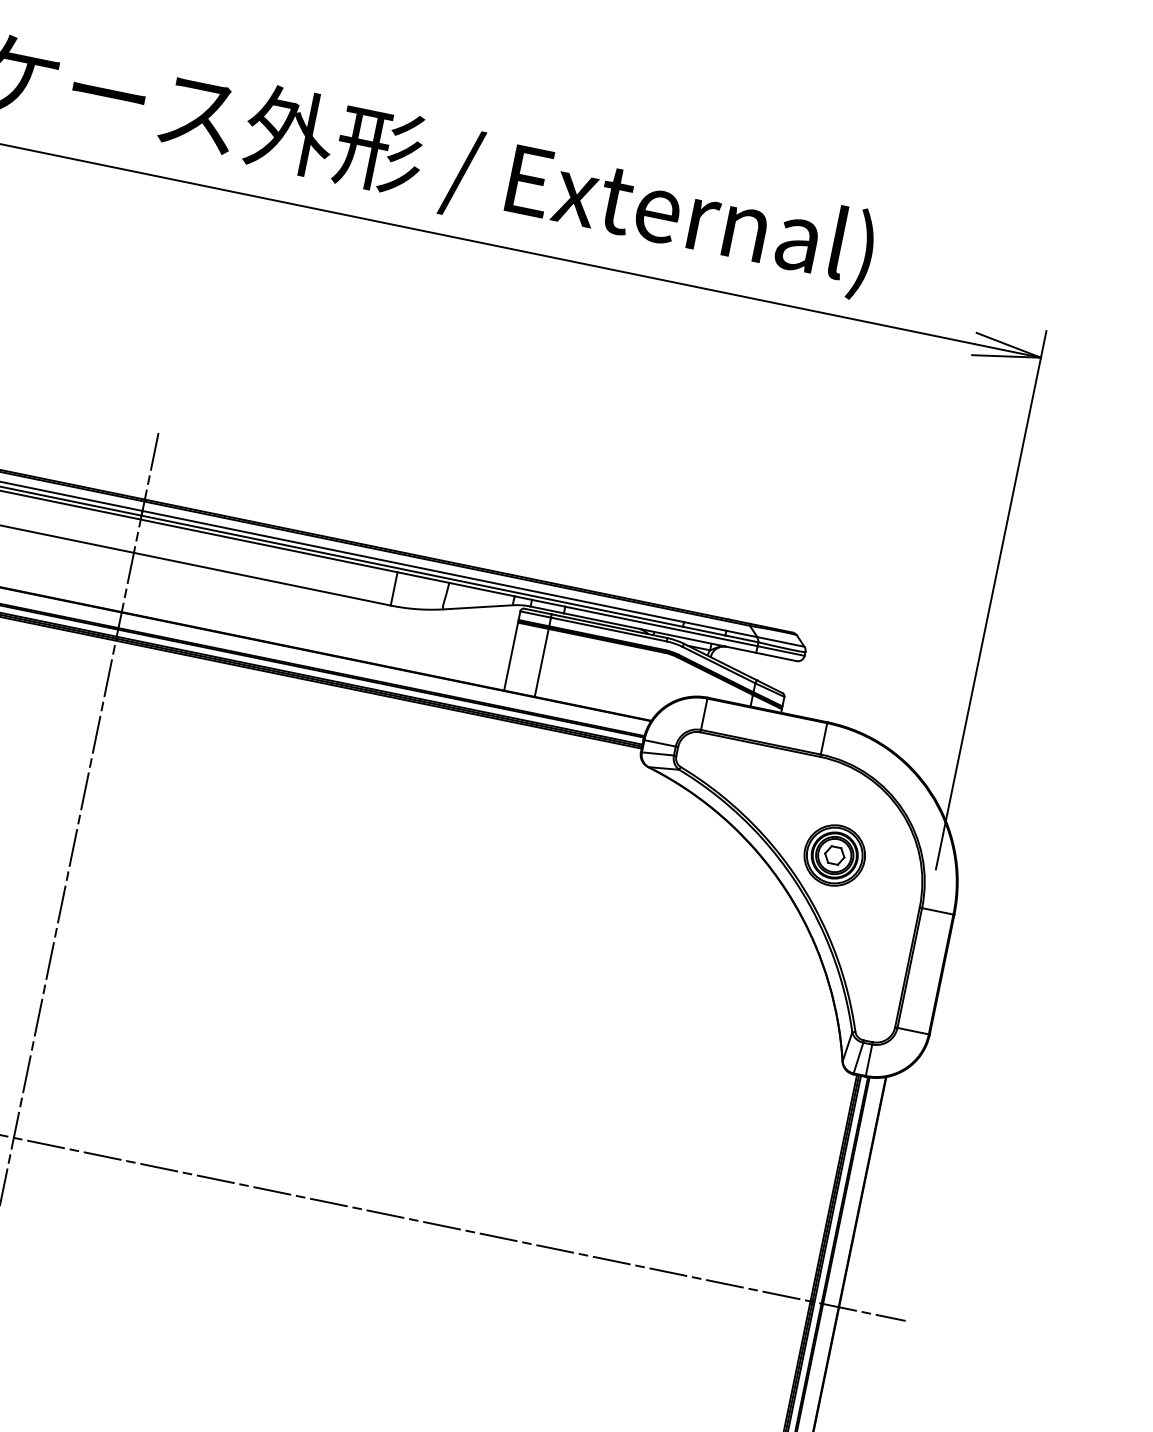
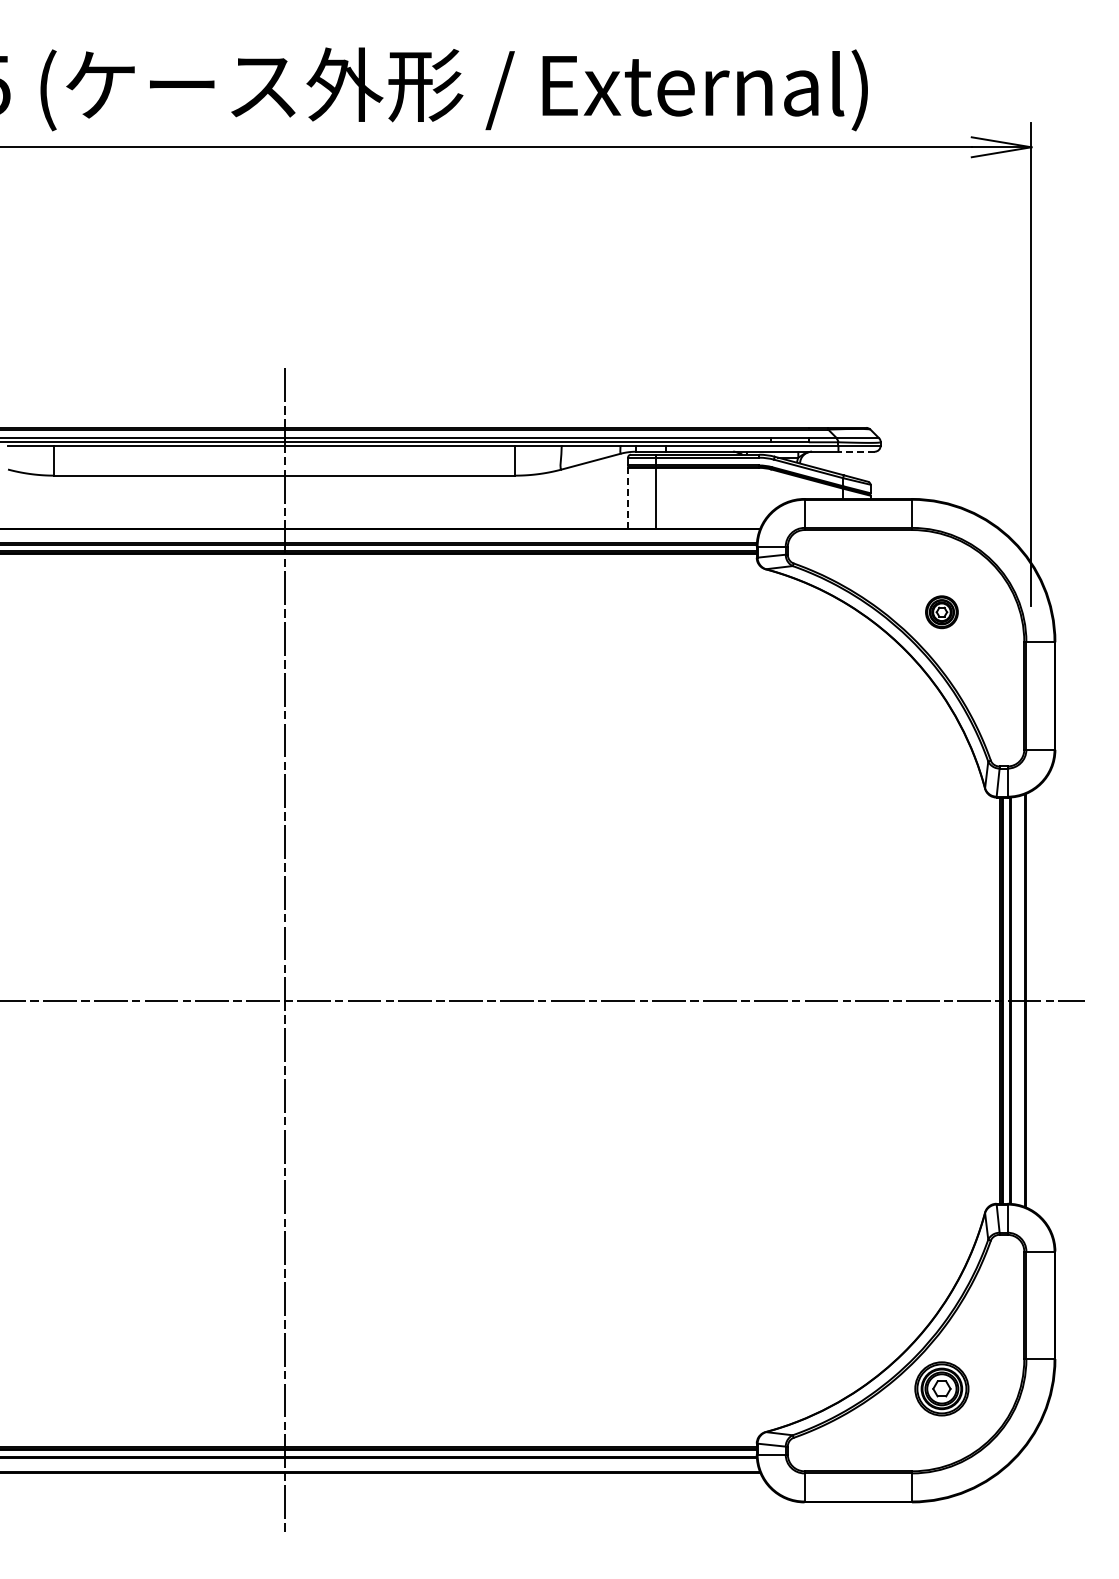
line: (511, 655) -> (628, 497), solid -> dashed
line: (776, 656) -> (856, 451), solid -> dashed
part: (834, 854) -> (941, 611), size x0.6

